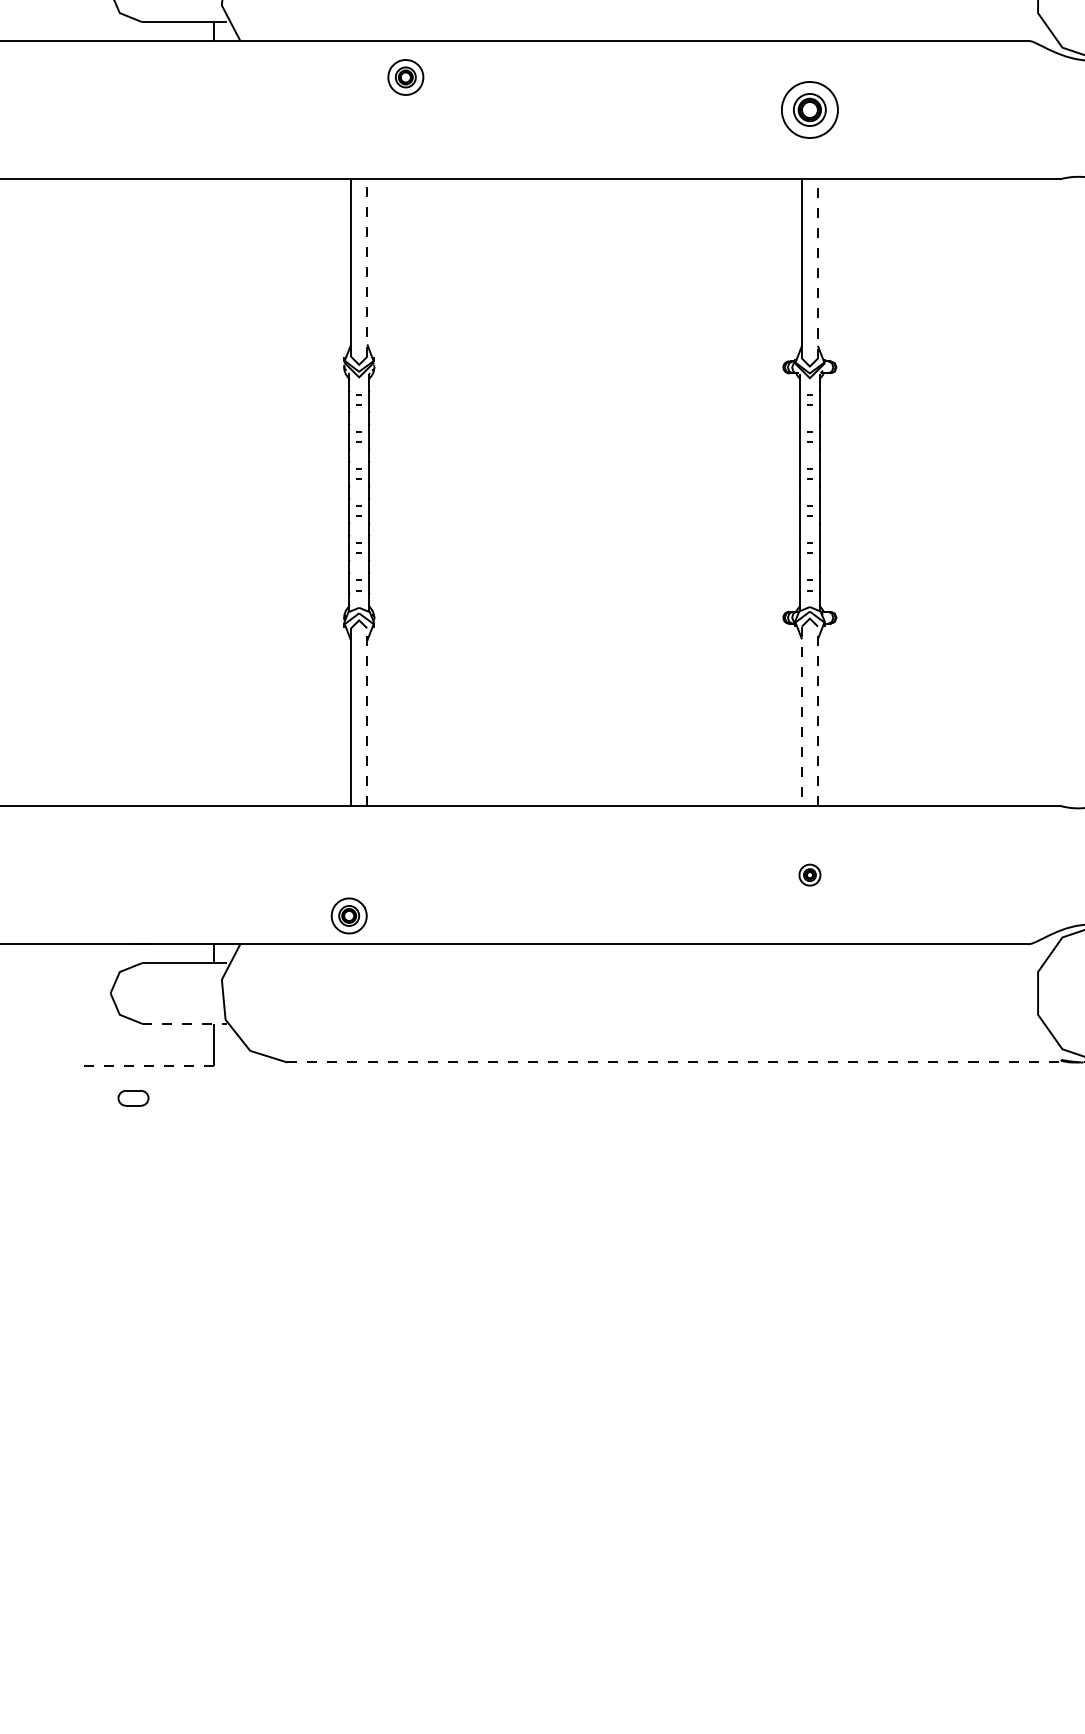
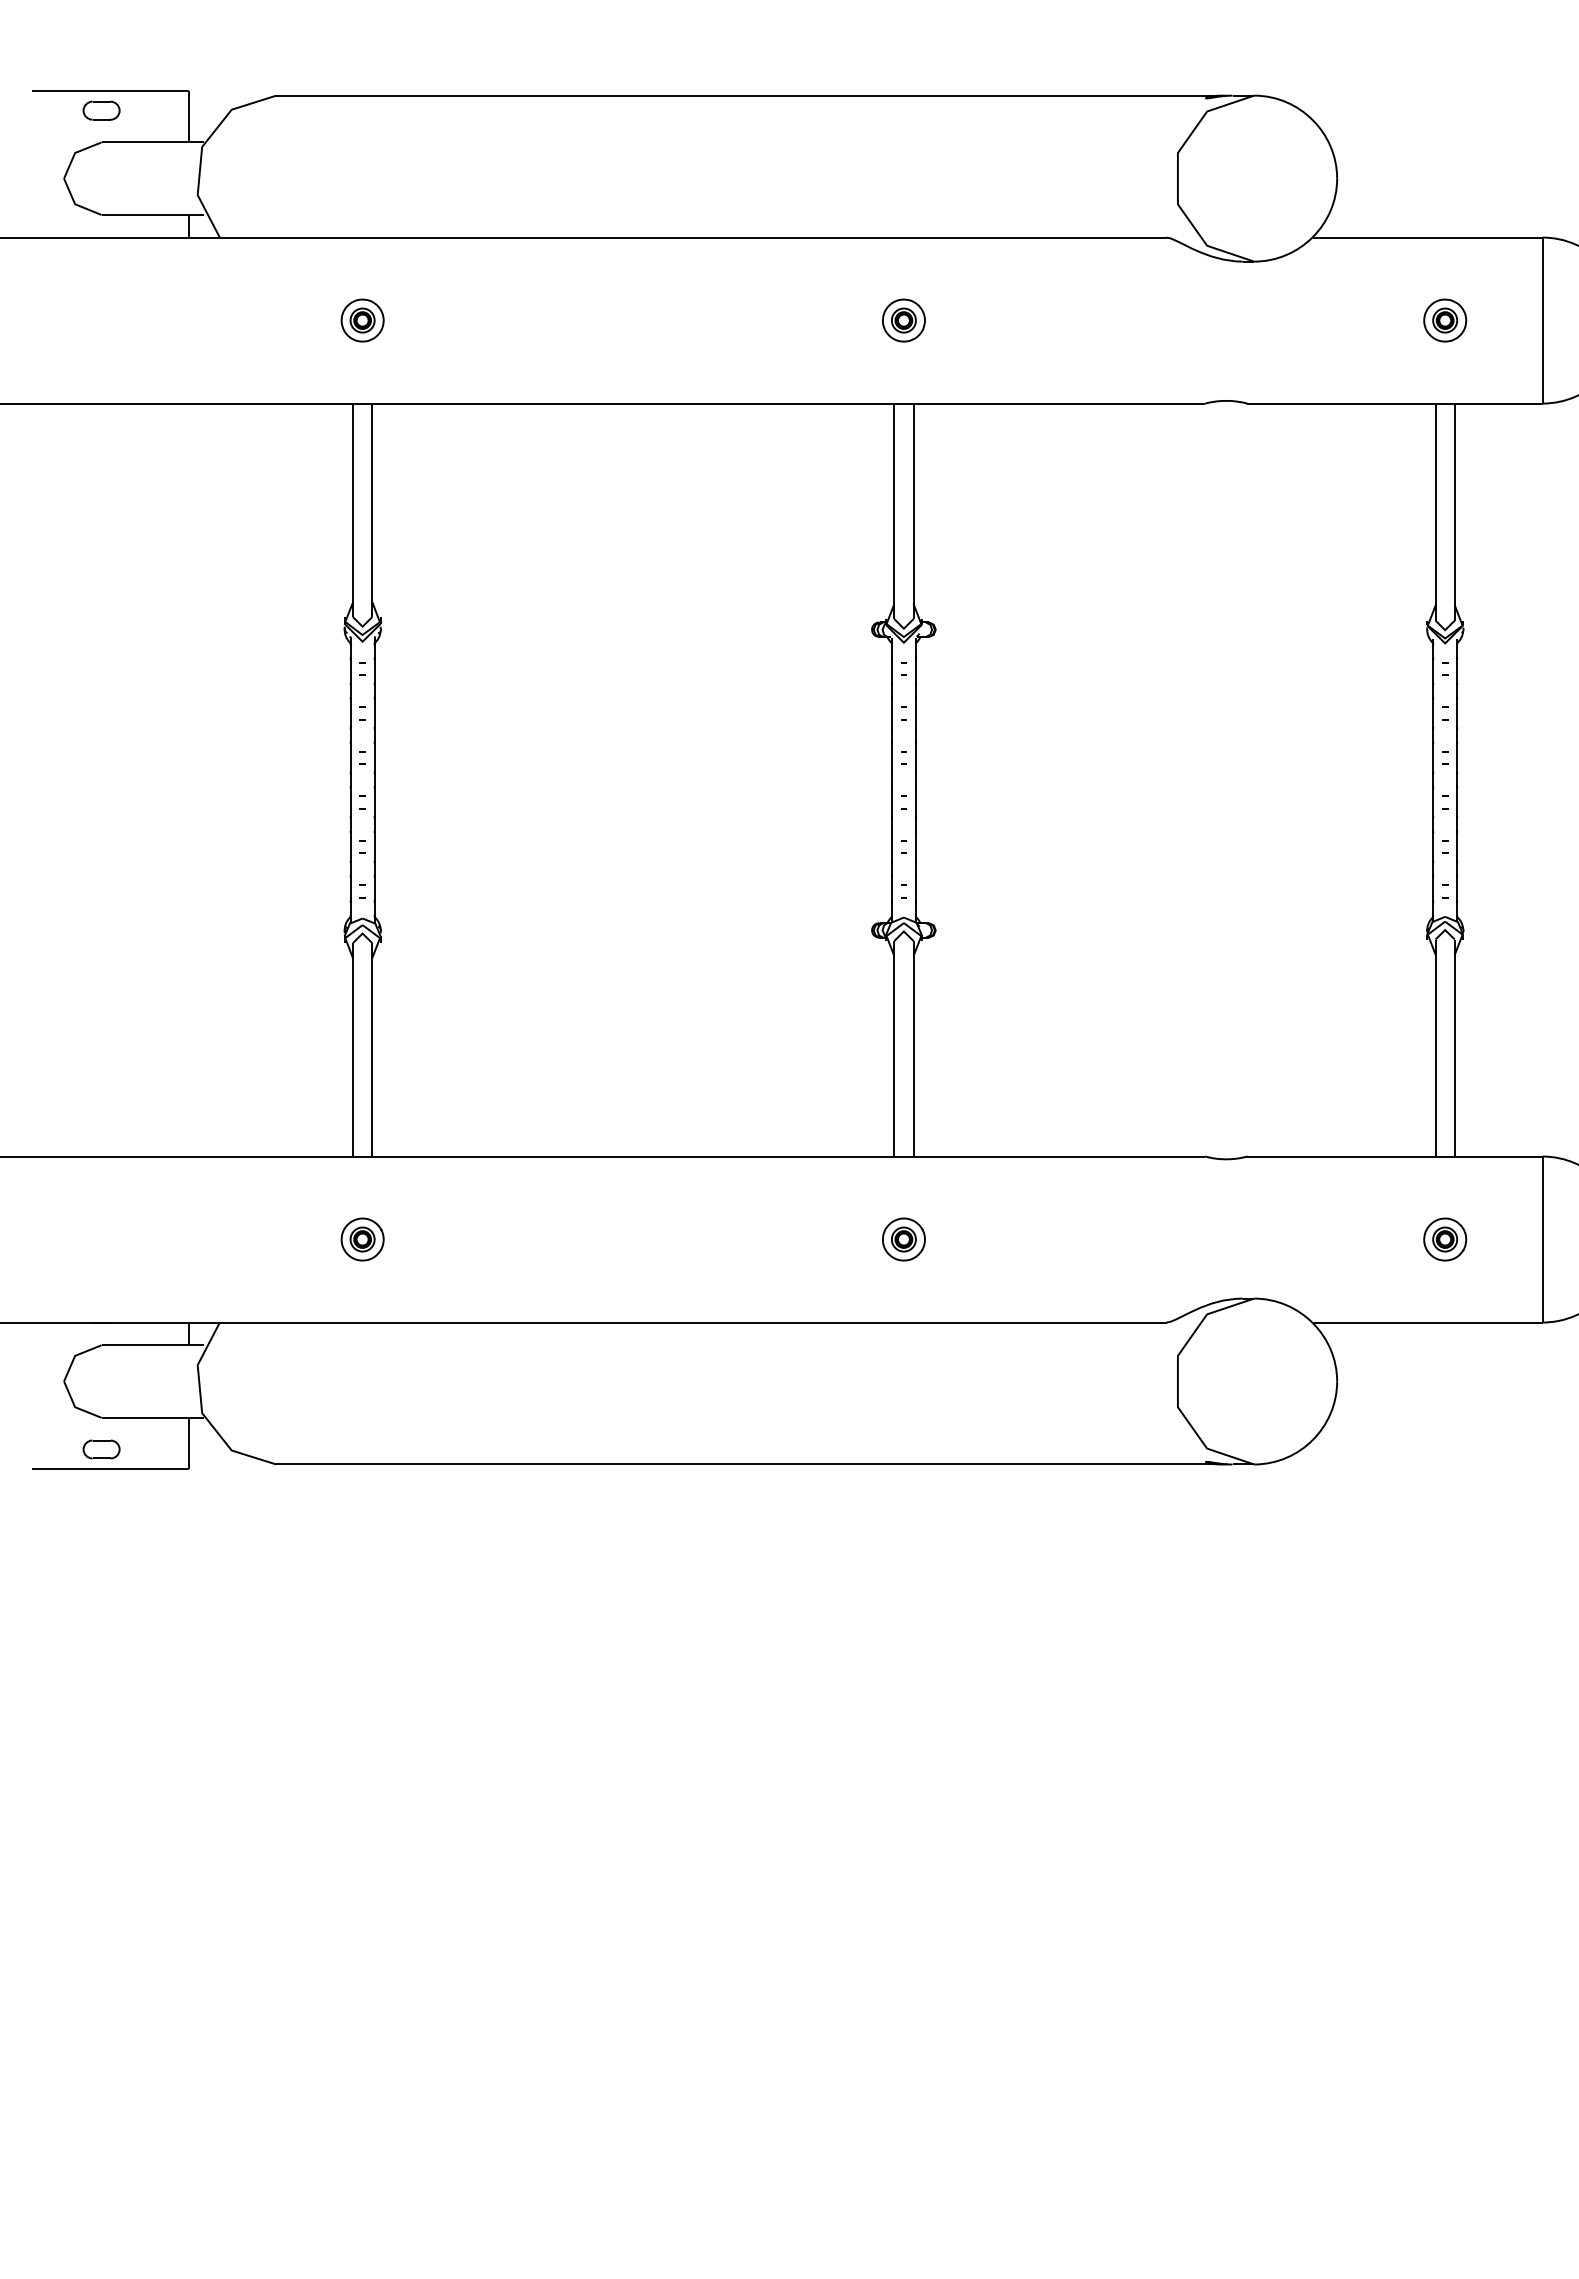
part: (405, 77) -> (362, 320), moved
part: (809, 109) -> (903, 320), size x0.62
line: (367, 268) -> (372, 510), dashed -> solid
line: (817, 268) -> (913, 511), dashed -> solid
line: (367, 716) -> (372, 1049), dashed -> solid
line: (802, 716) -> (894, 1048), dashed -> solid
line: (817, 716) -> (913, 1048), dashed -> solid
part: (809, 875) -> (903, 1239), size x1.67
part: (349, 915) -> (362, 1239), moved
line: (185, 1023) -> (153, 1417), dashed -> solid
line: (681, 1062) -> (749, 1464), dashed -> solid
line: (148, 1065) -> (109, 1468), dashed -> solid
part: (133, 1098) -> (101, 1449), moved

